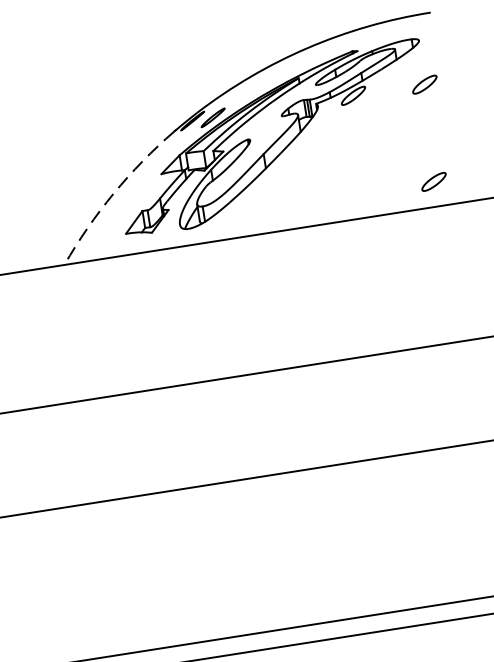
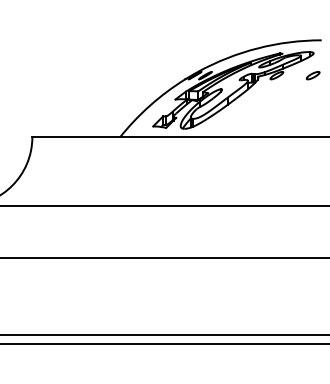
part: (432, 181) -> (309, 124), removed
arc: (114, 193) -> (150, 105), dashed -> solid

